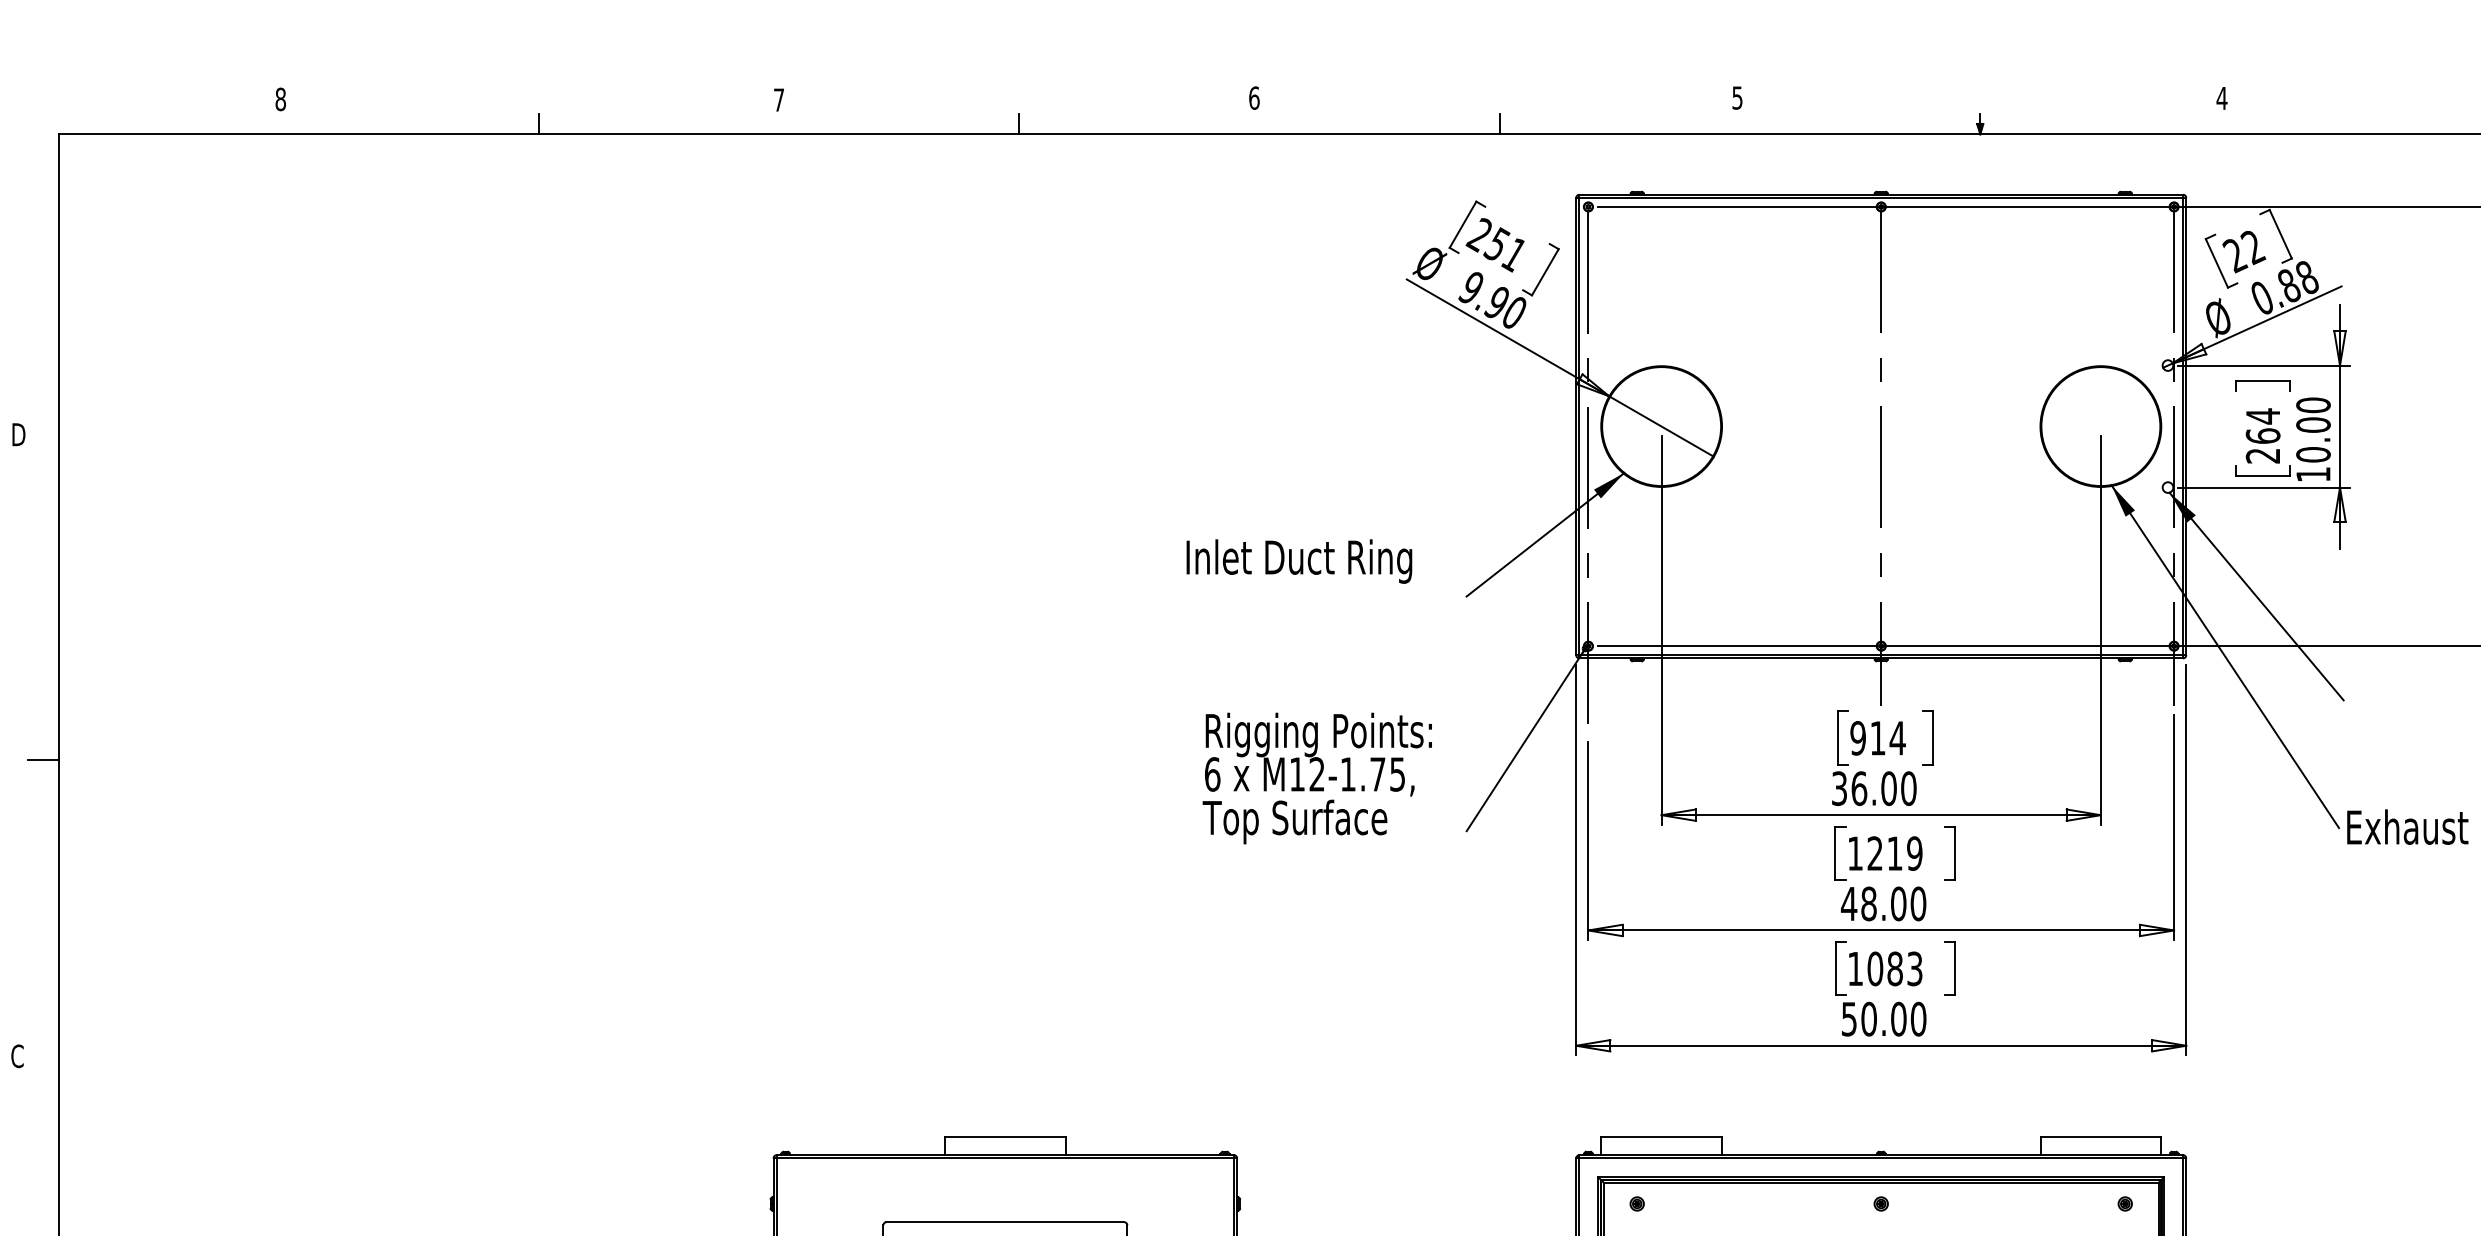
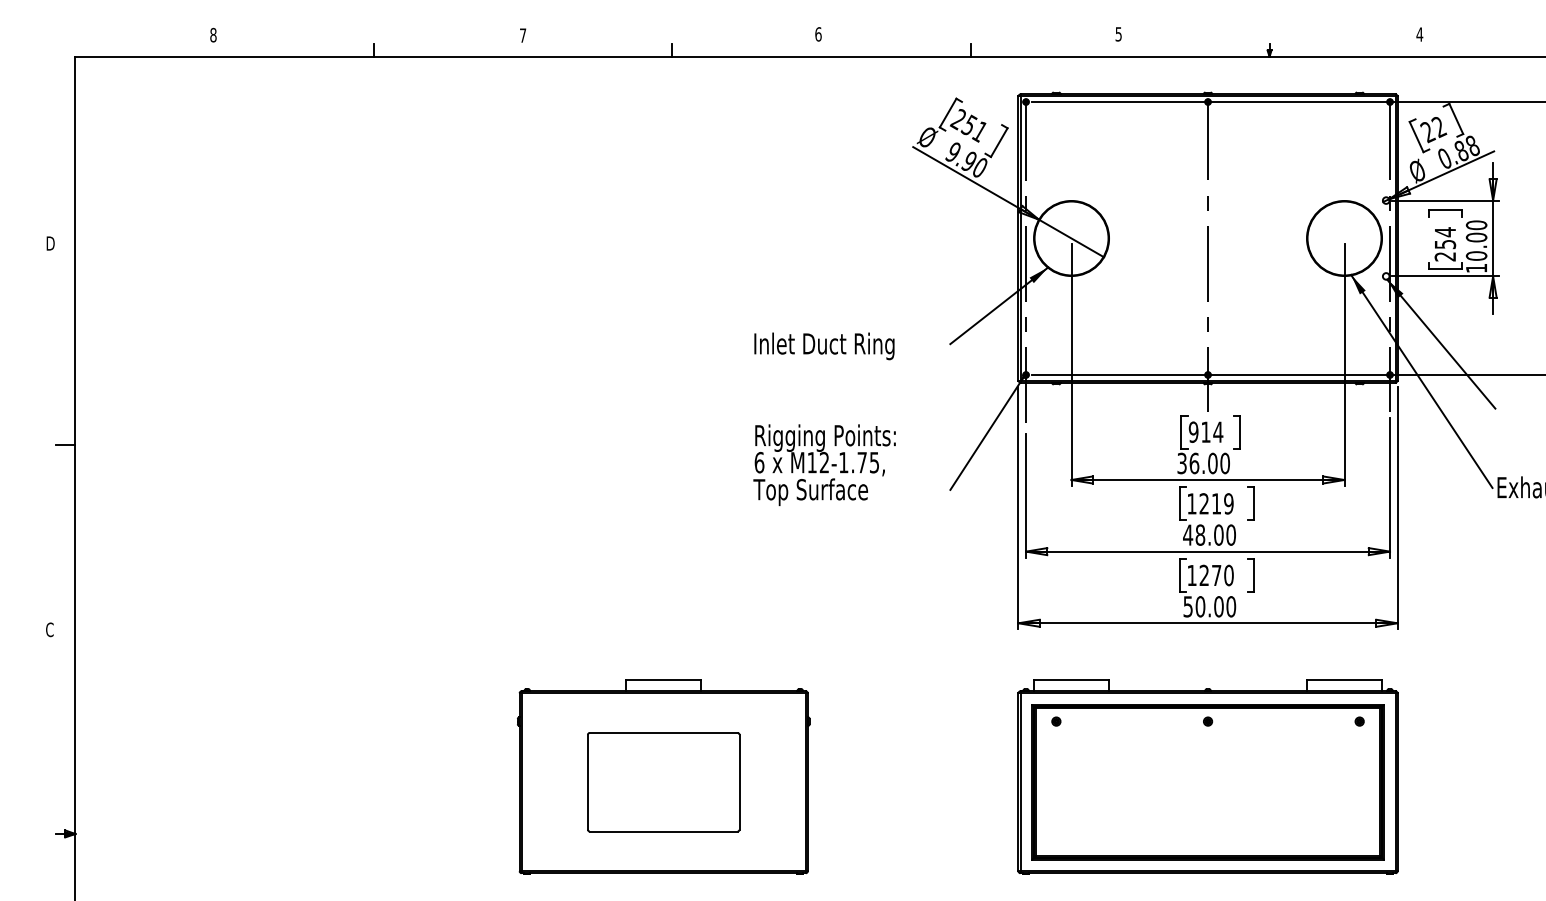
text: (2263, 436) -> (1445, 244), 264 -> 254
text: (1299, 561) -> (824, 346), moved
text: (1317, 778) -> (824, 465), moved
text: (1894, 968) -> (1216, 575), 1083 -> 1270

